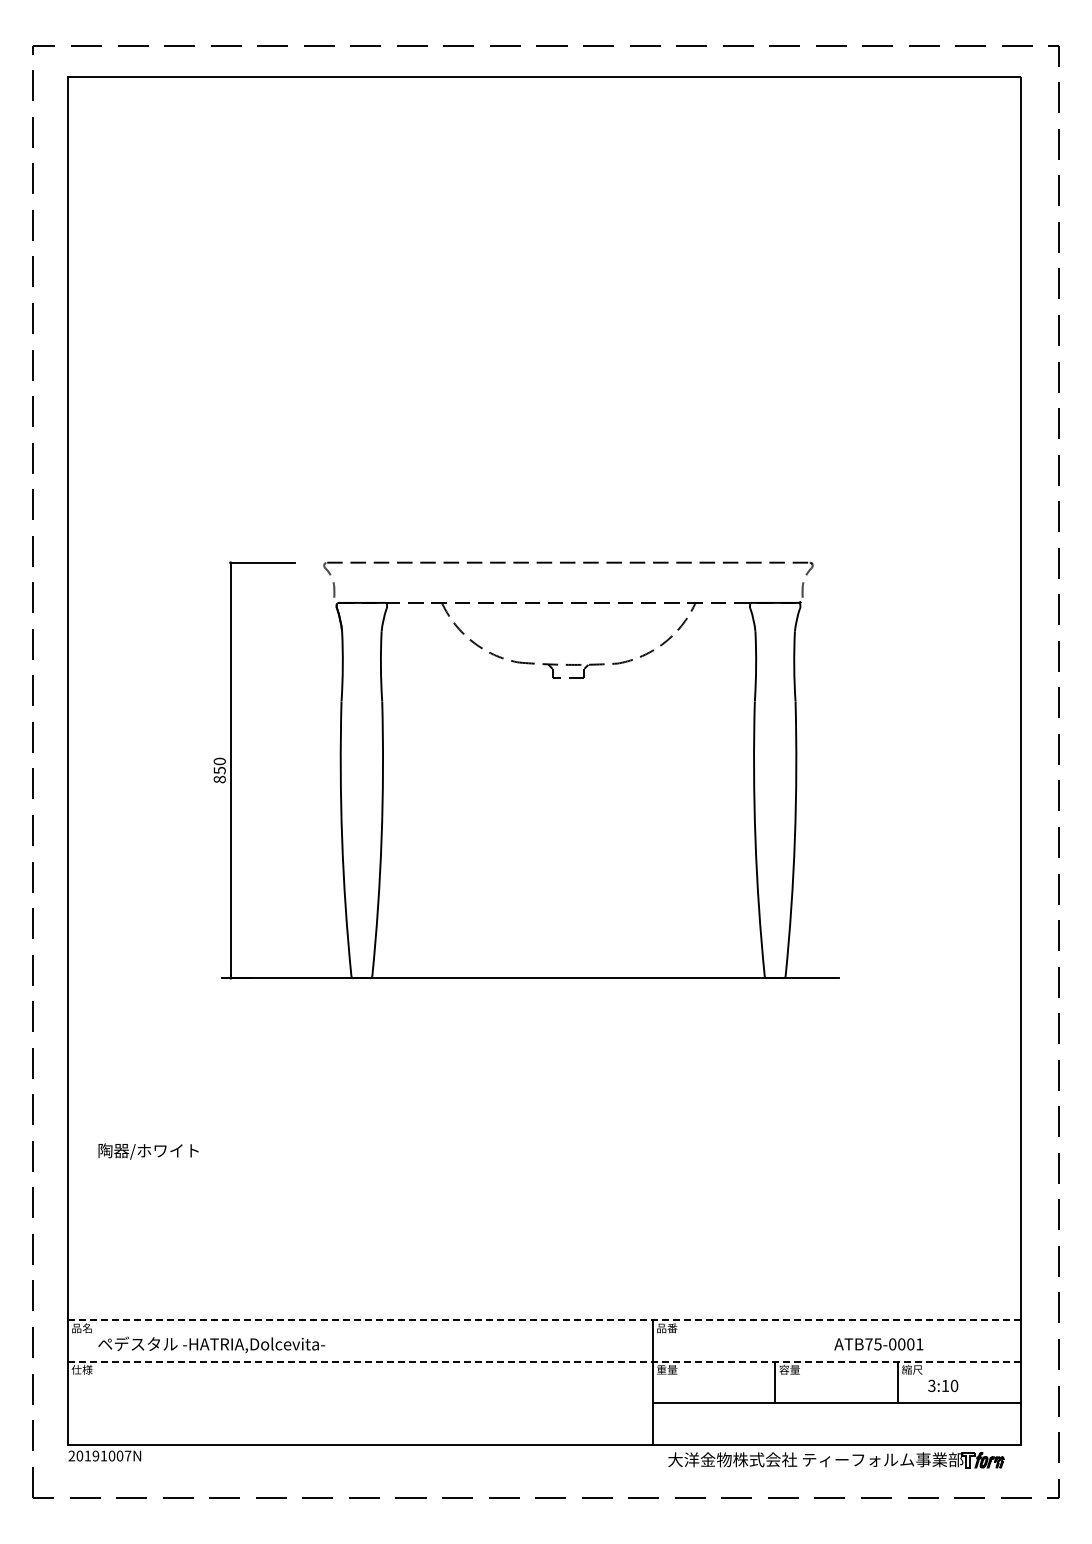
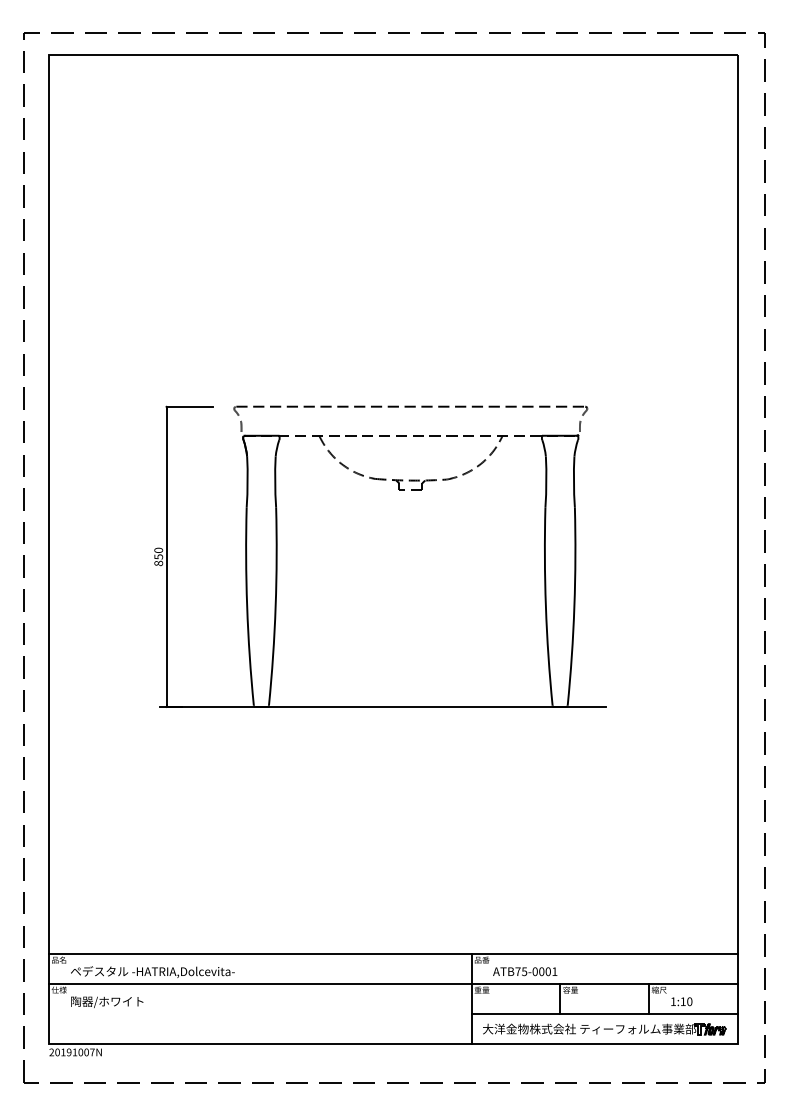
text: (148, 1151) -> (107, 1002), moved
line: (543, 1320) -> (392, 954), dashed -> solid
text: (878, 1344) -> (524, 971), moved
line: (543, 1361) -> (392, 984), dashed -> solid
text: (931, 1385) -> (673, 1001), 3:10 -> 1:10
part: (836, 1460) -> (604, 1029), moved

